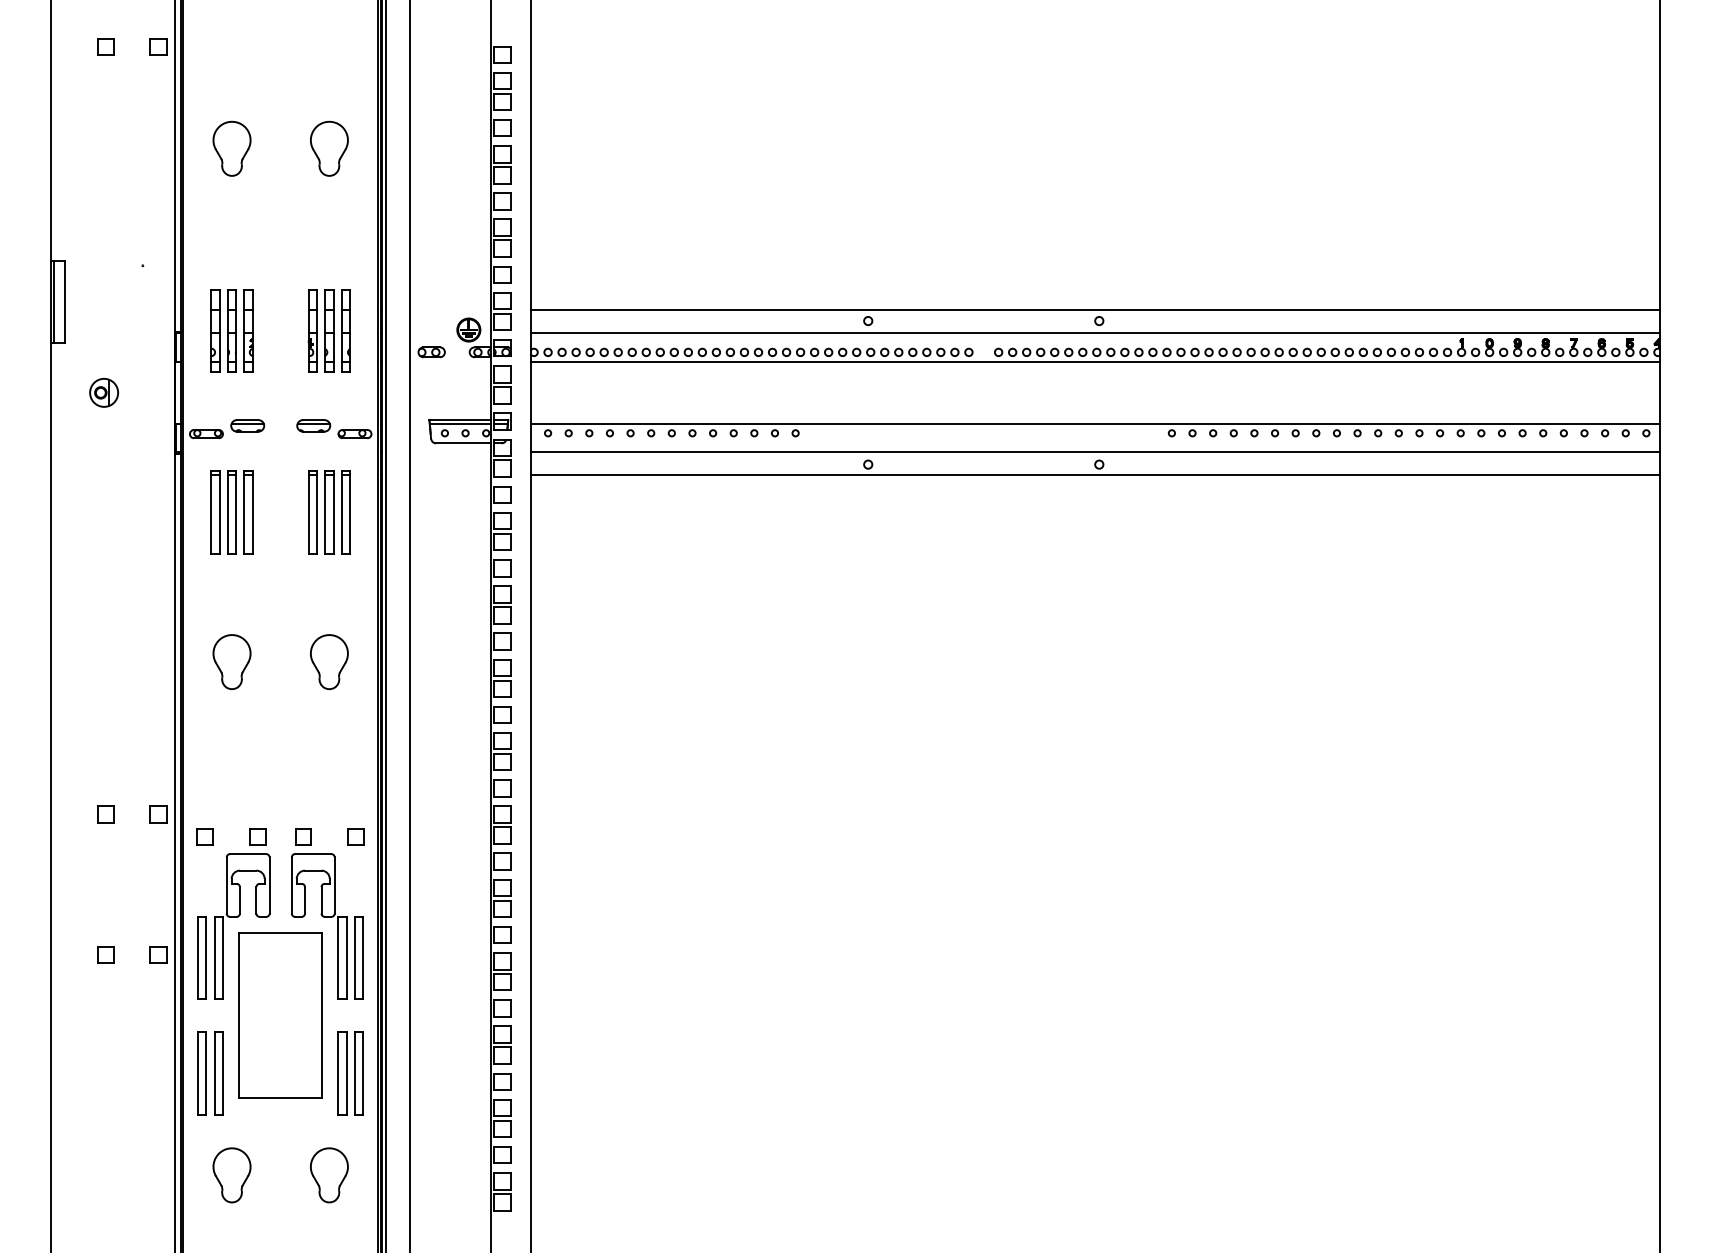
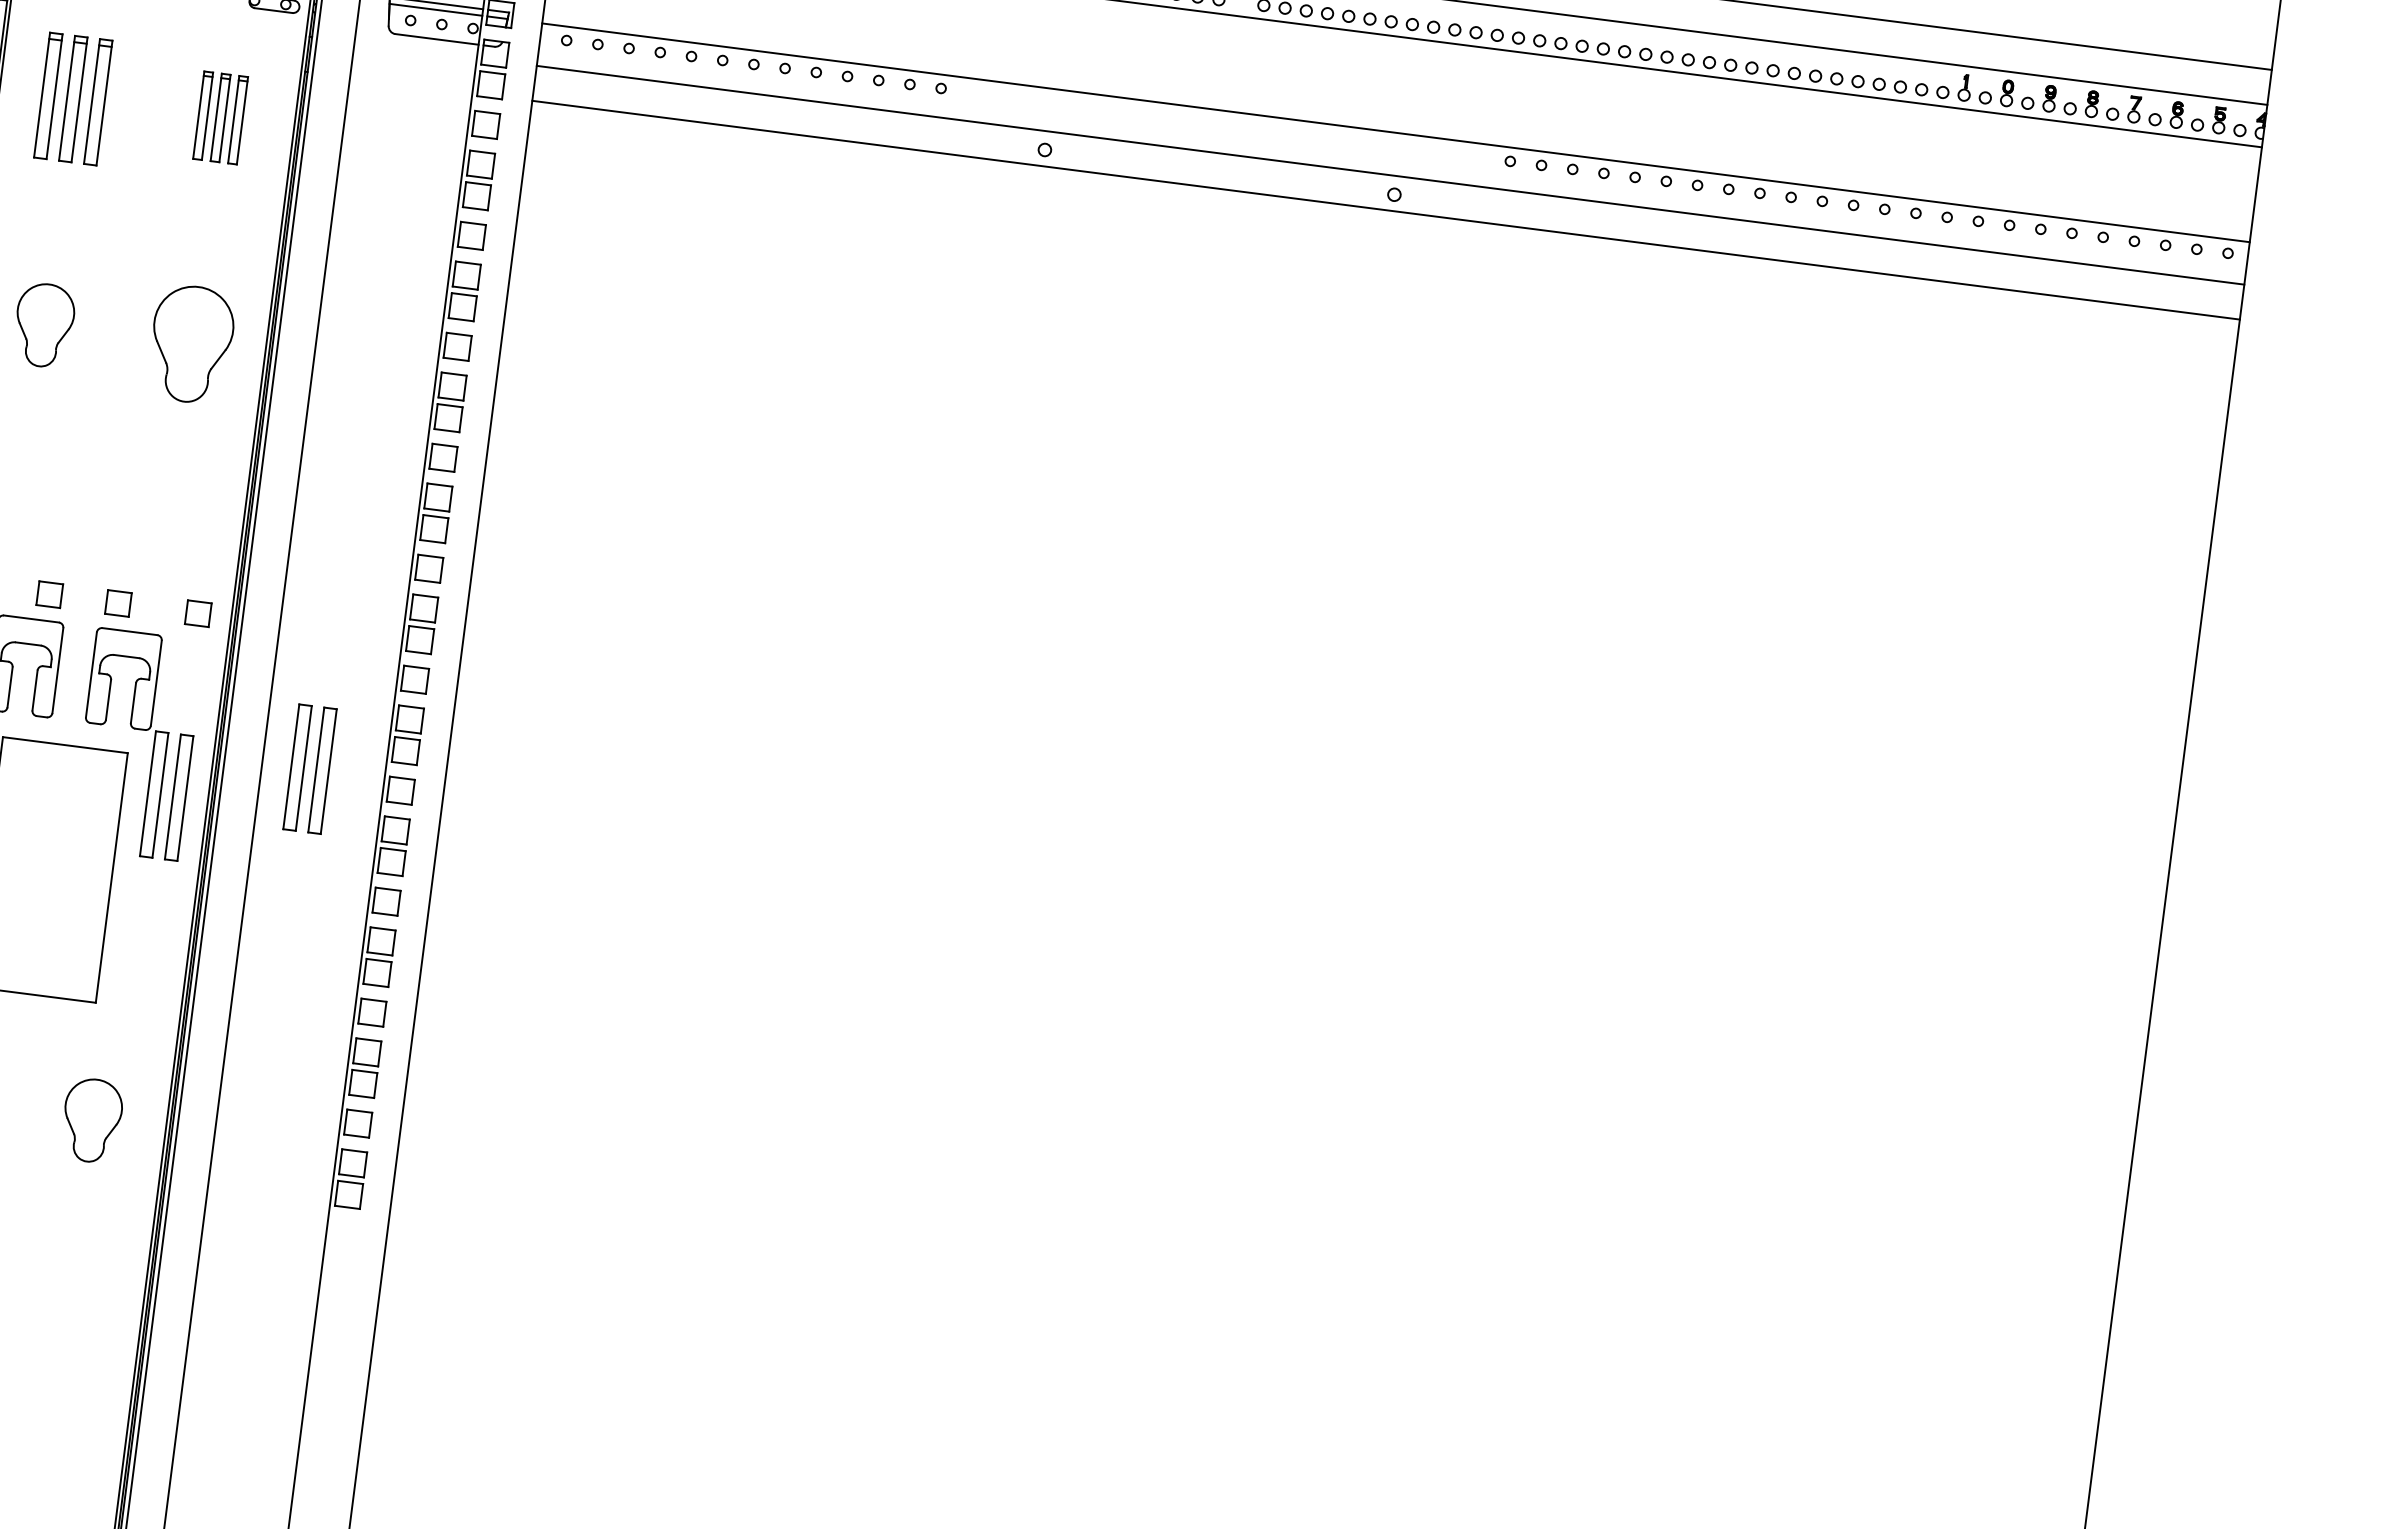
part: (329, 512) -> (220, 117), size x0.7
part: (329, 661) -> (191, 343), size x1.4
part: (350, 1073) -> (309, 768), moved

